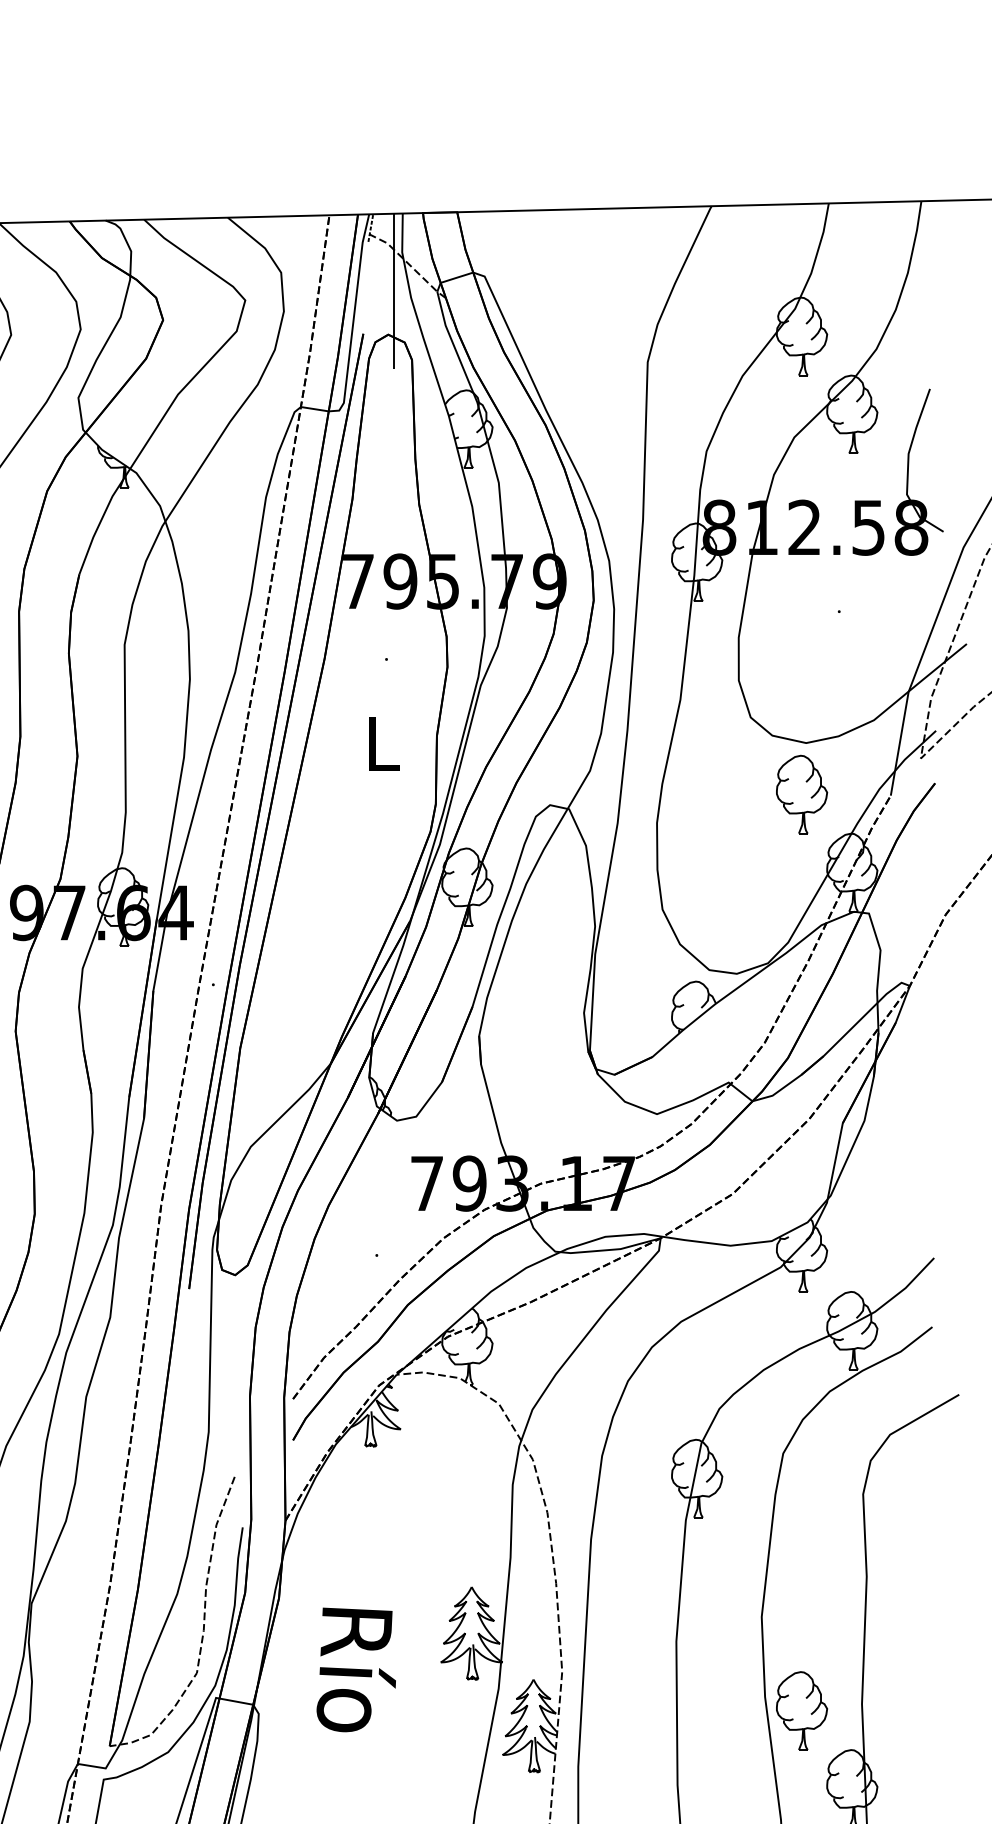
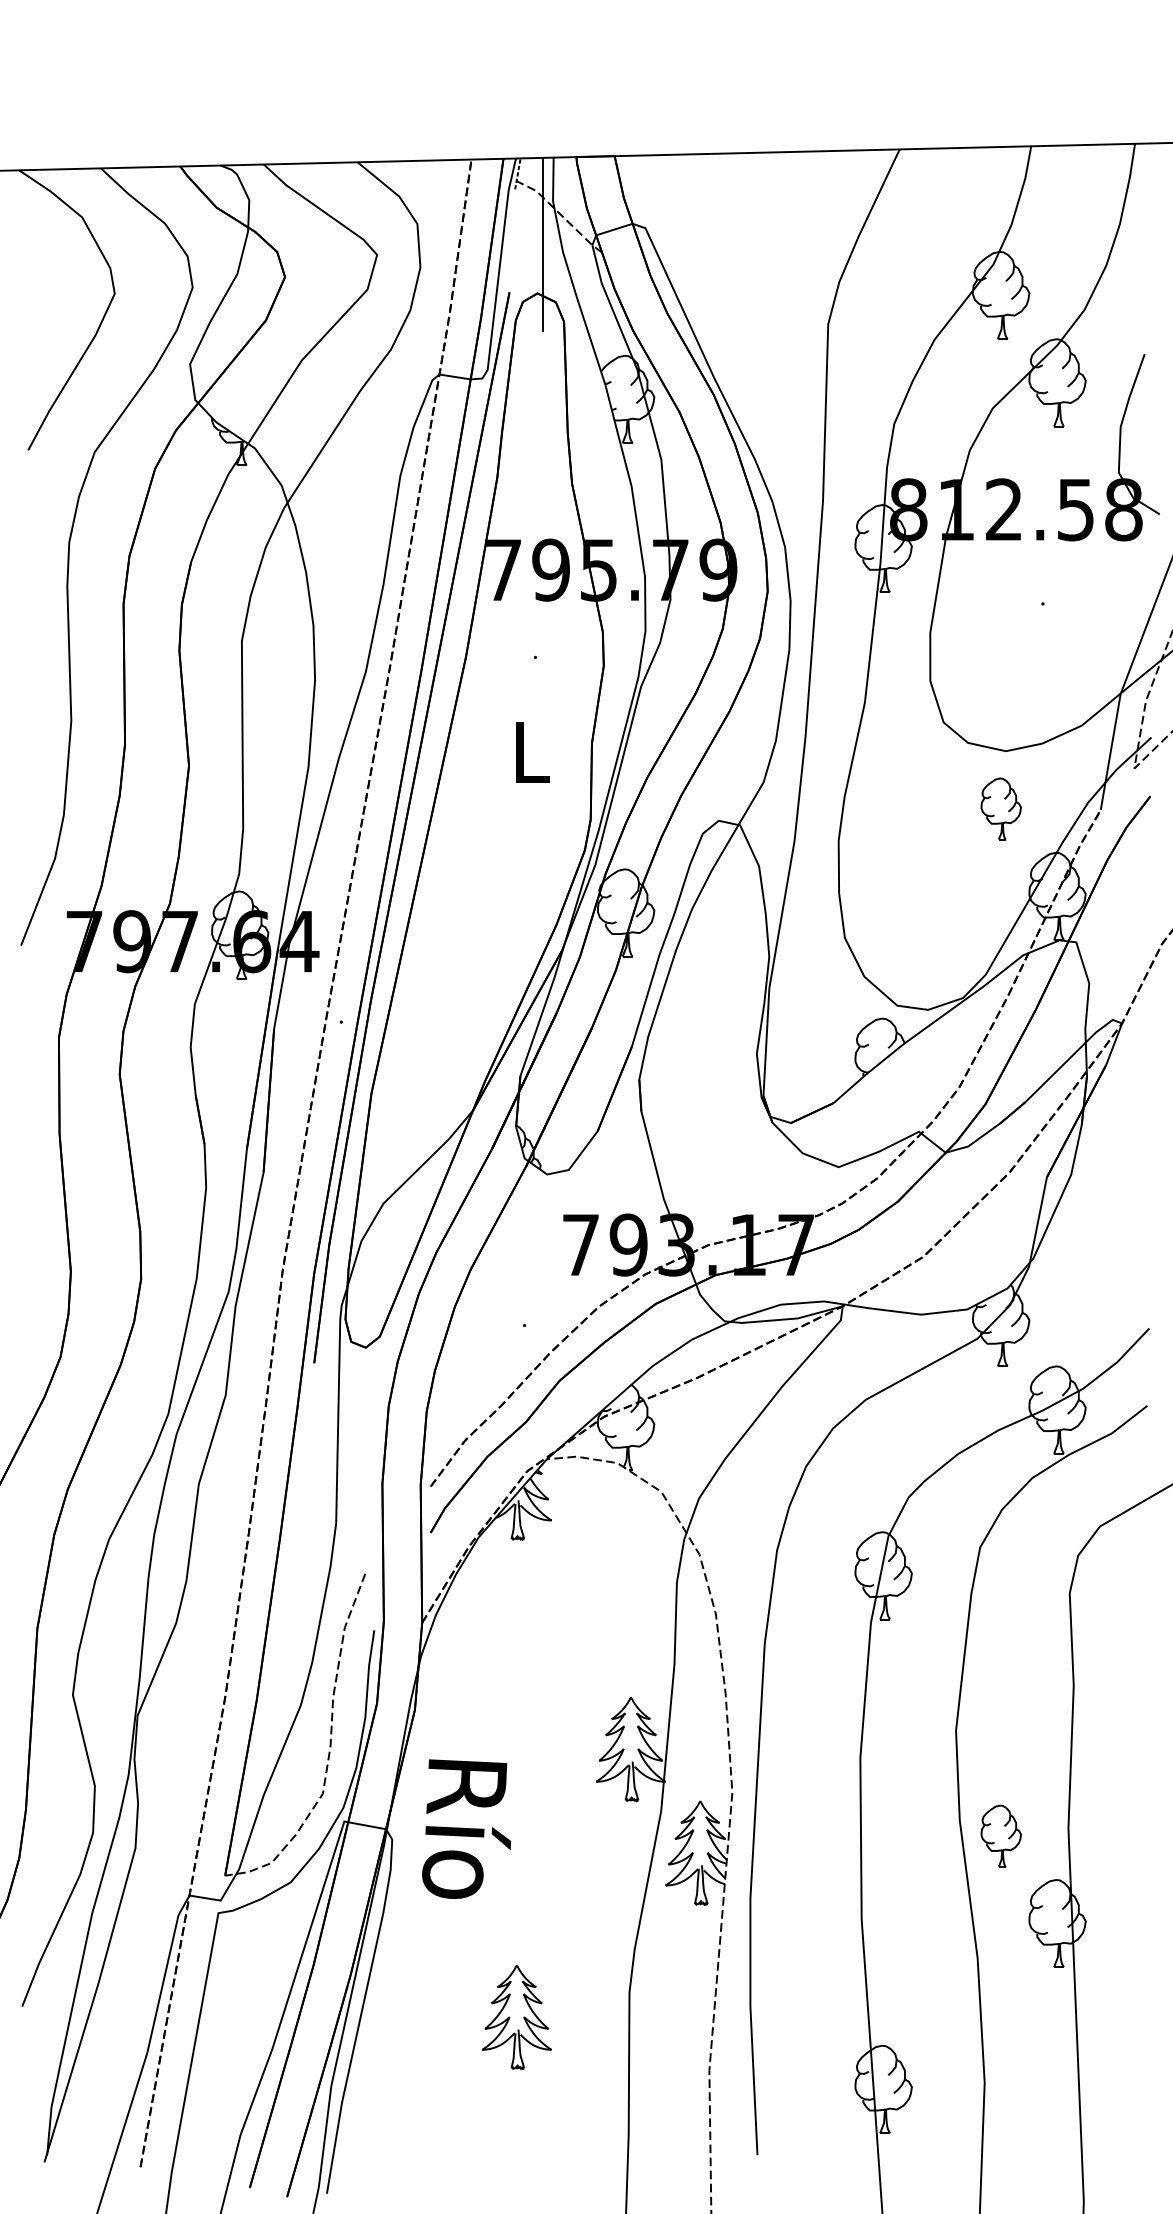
part: (802, 794) -> (1001, 808), size x0.7
text: (356, 1669) -> (466, 1828), moved
part: (802, 1710) -> (1001, 1835), size x0.7

